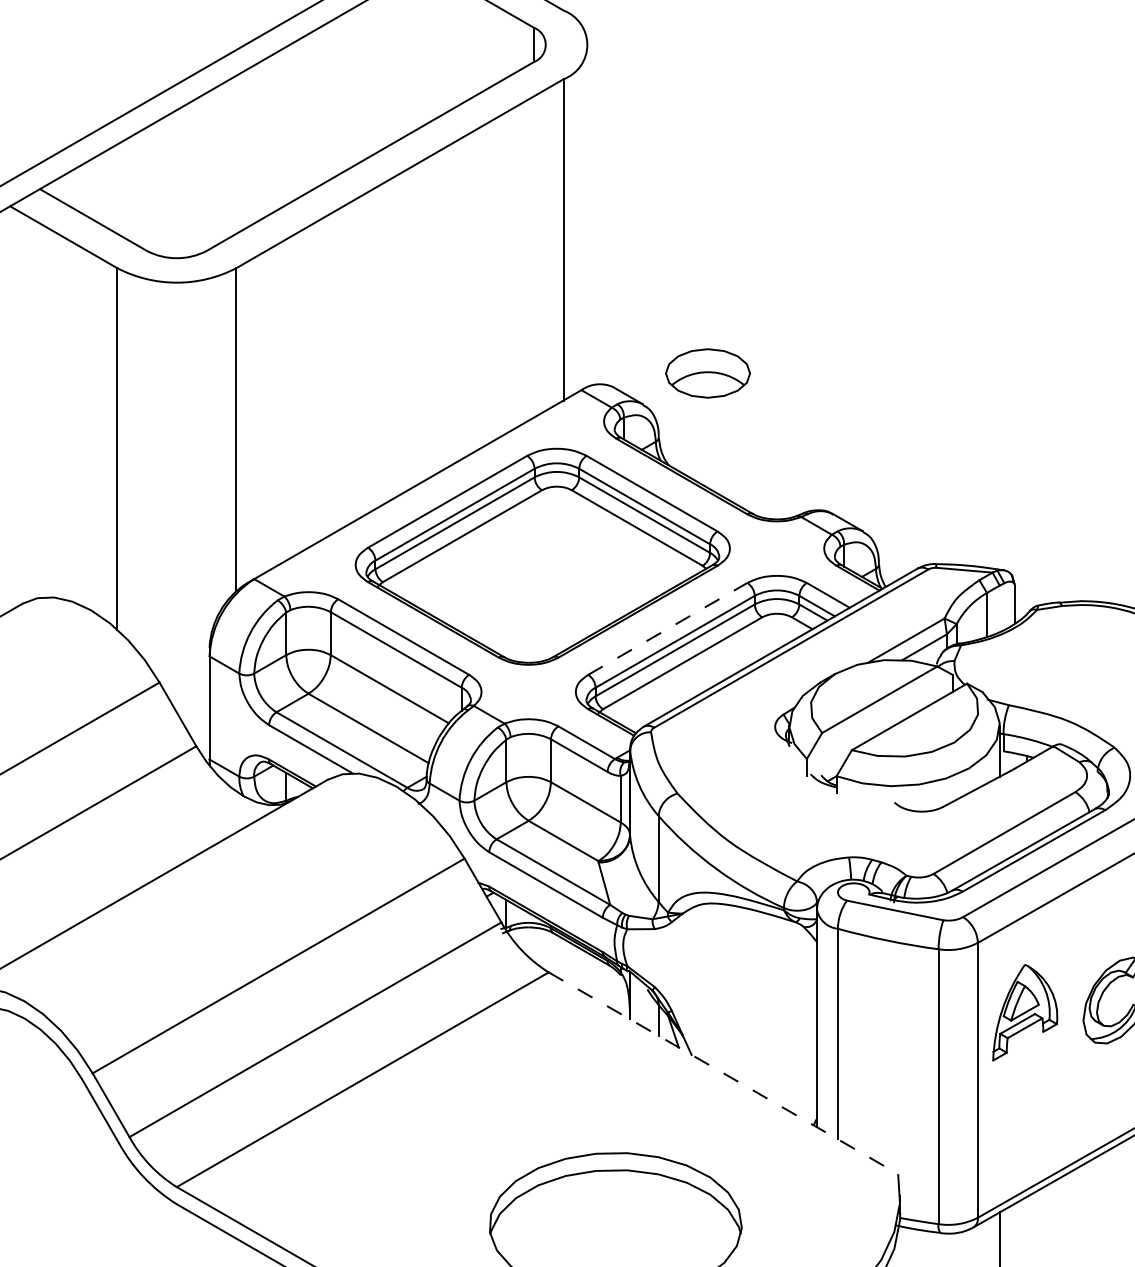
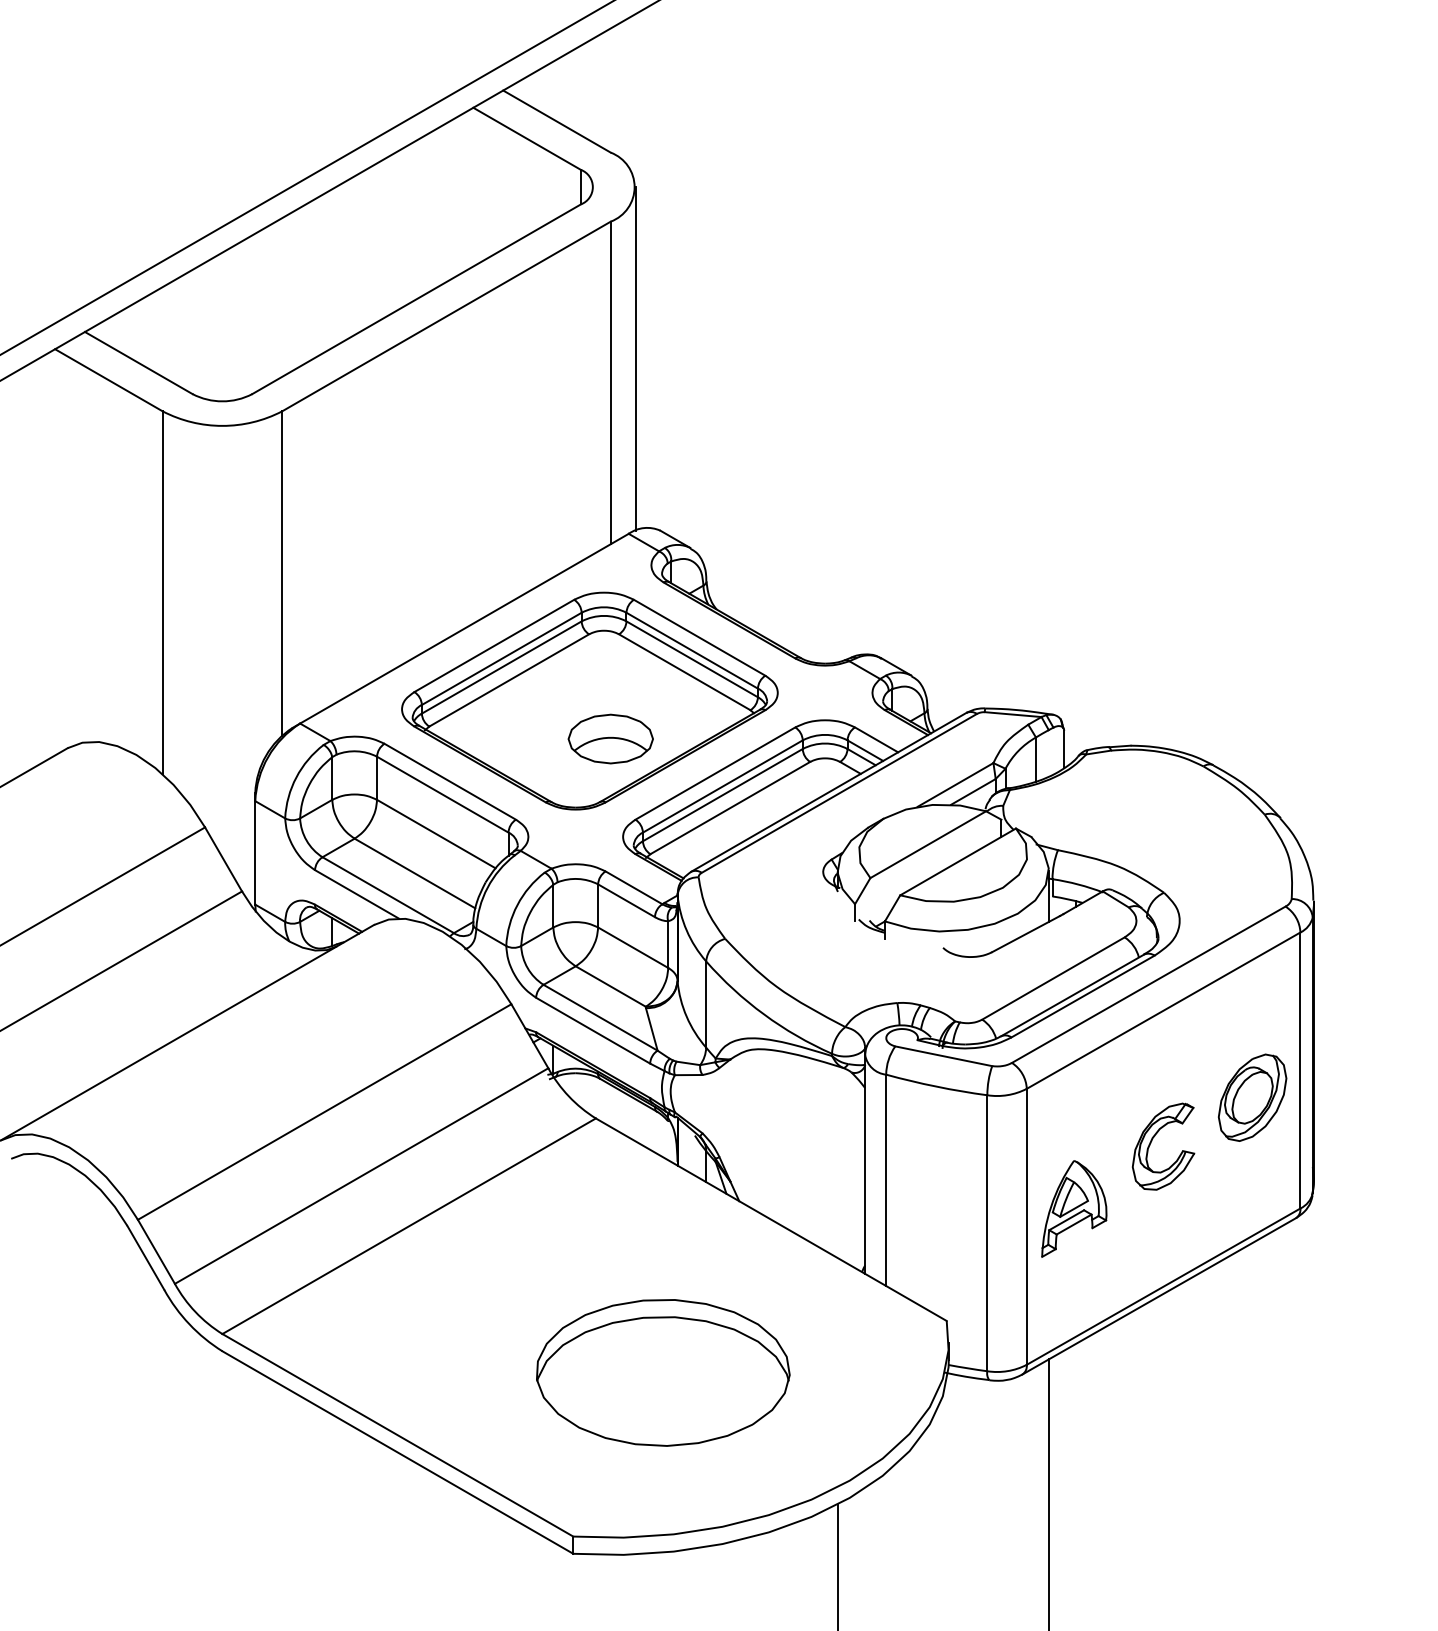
line: (588, 215) -> (635, 358), added
part: (707, 372) -> (610, 738), moved
line: (667, 628) -> (715, 773), dashed -> solid
part: (1025, 1012) -> (1074, 1208), moved
line: (723, 1073) -> (771, 1219), dashed -> solid

